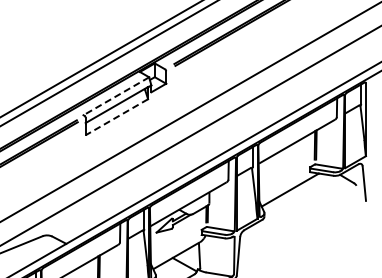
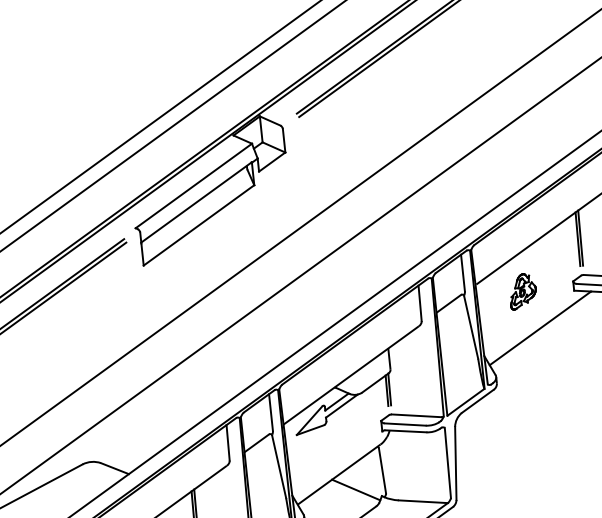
line: (116, 96) -> (194, 186), dashed -> solid
line: (116, 117) -> (198, 225), dashed -> solid
part: (283, 169) -> (523, 290), added

